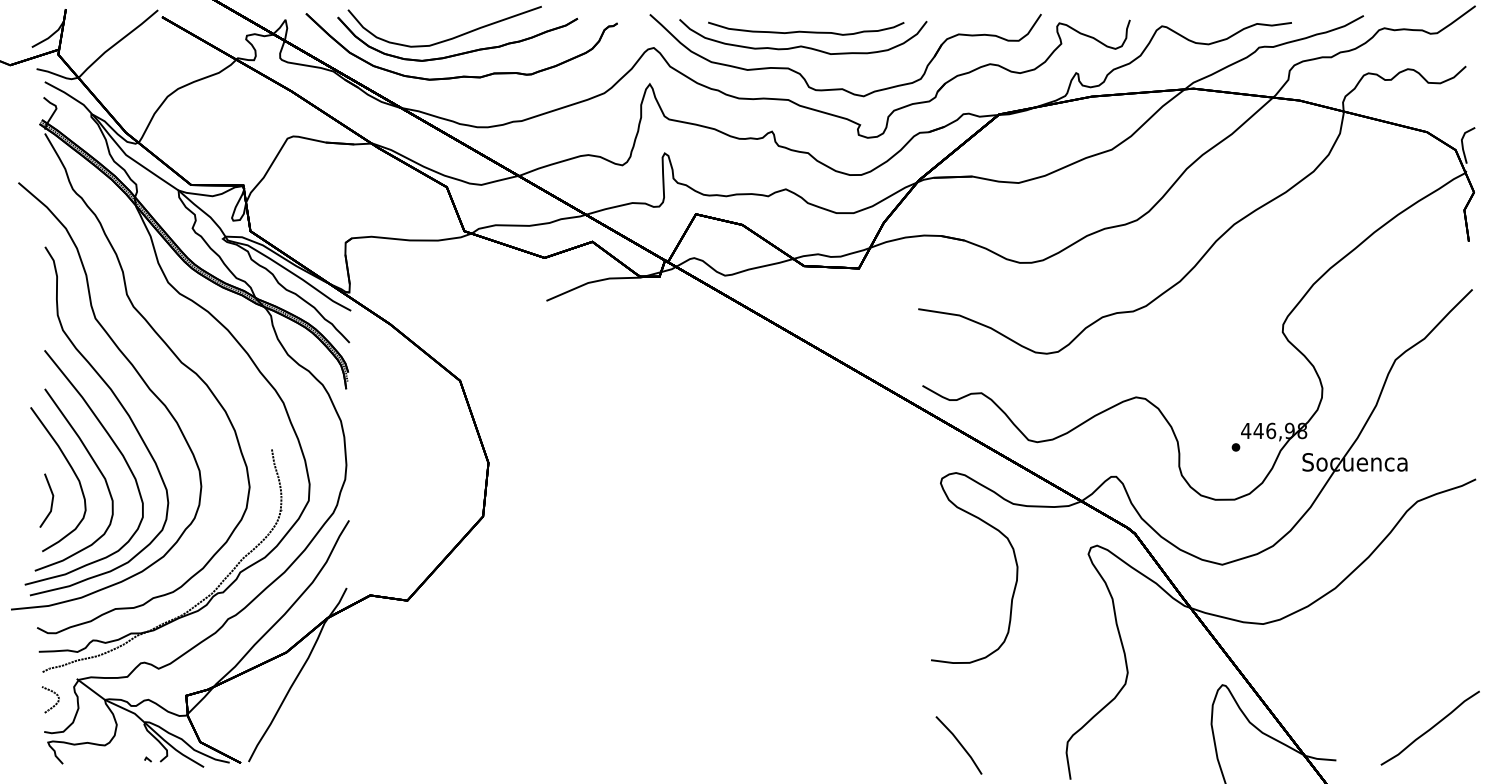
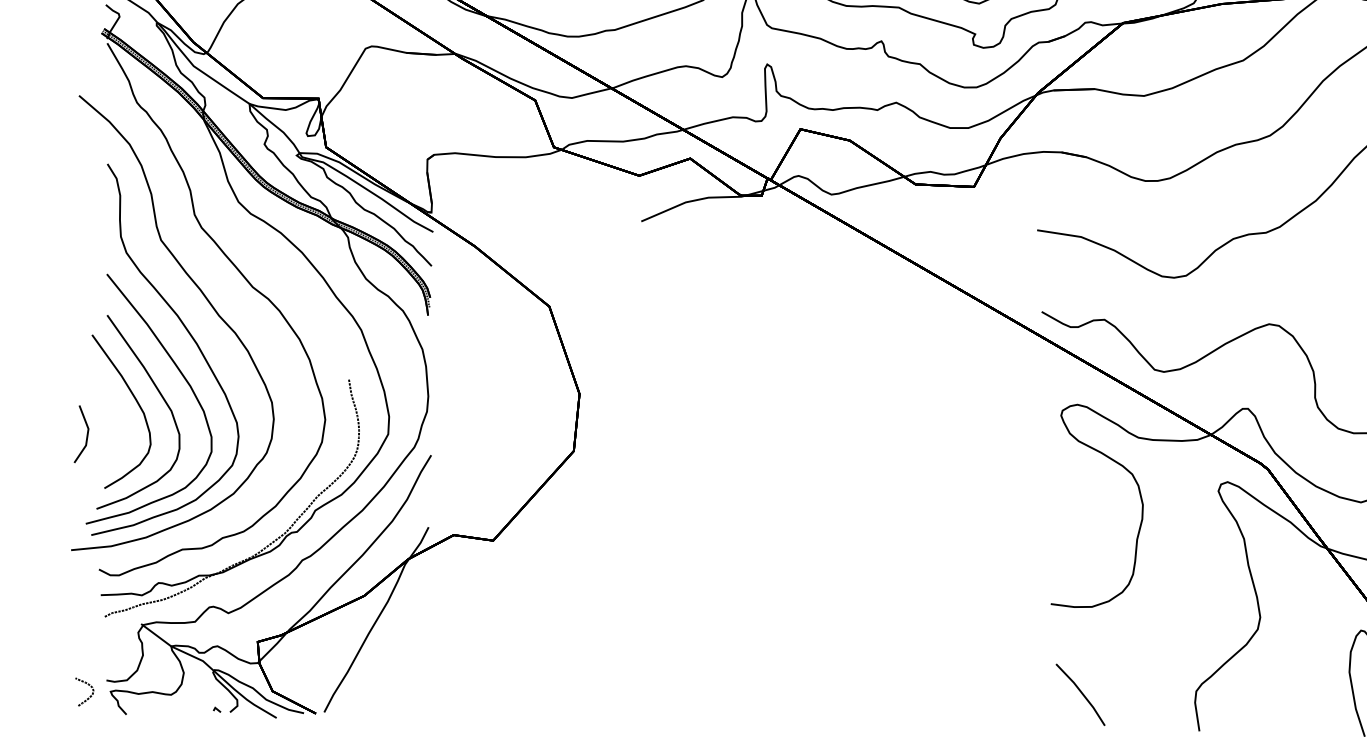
line: (51, 500) -> (86, 434), moved
curve: (55, 703) -> (89, 695), moved

